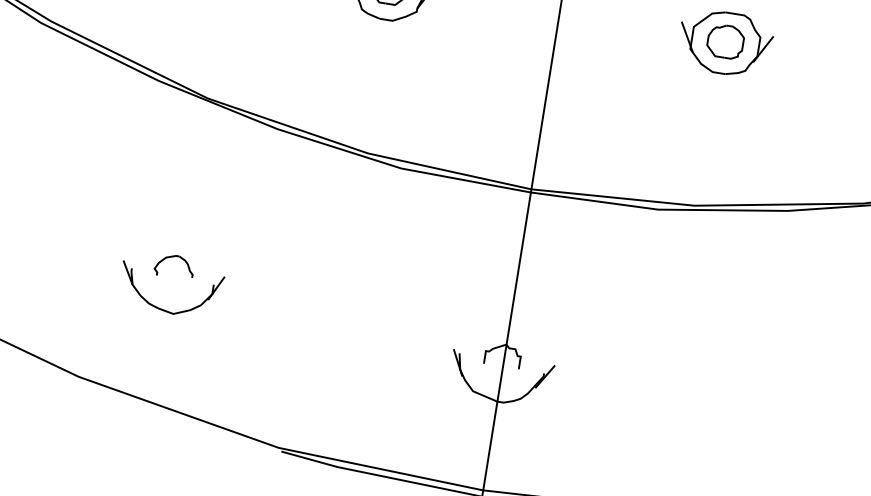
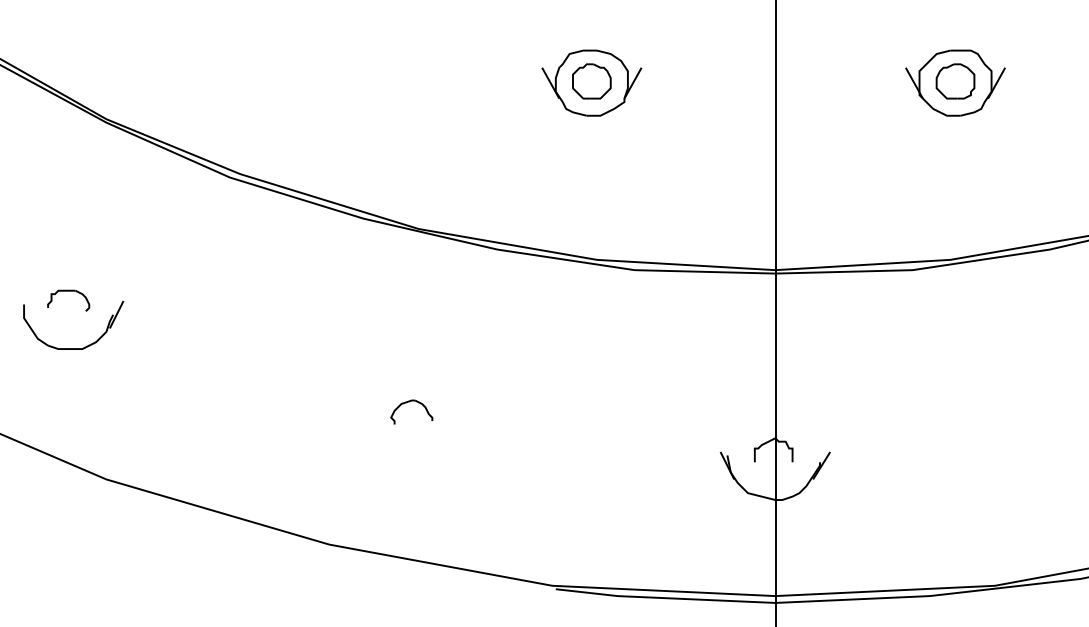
part: (162, 308) -> (406, 458), removed

